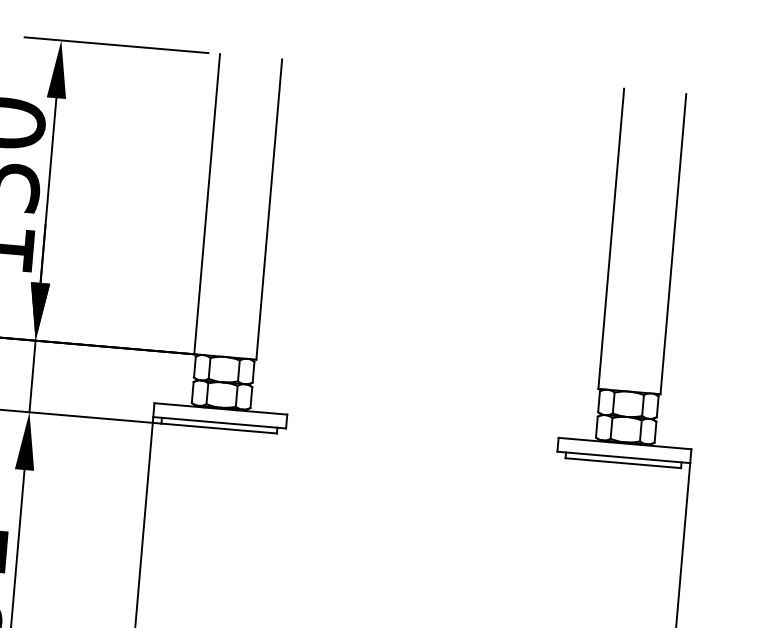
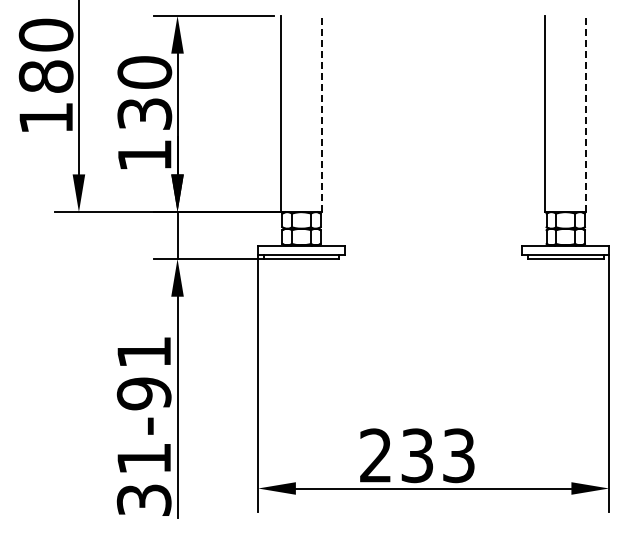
line: (268, 208) -> (321, 113), solid -> dashed
line: (674, 243) -> (586, 113), solid -> dashed

